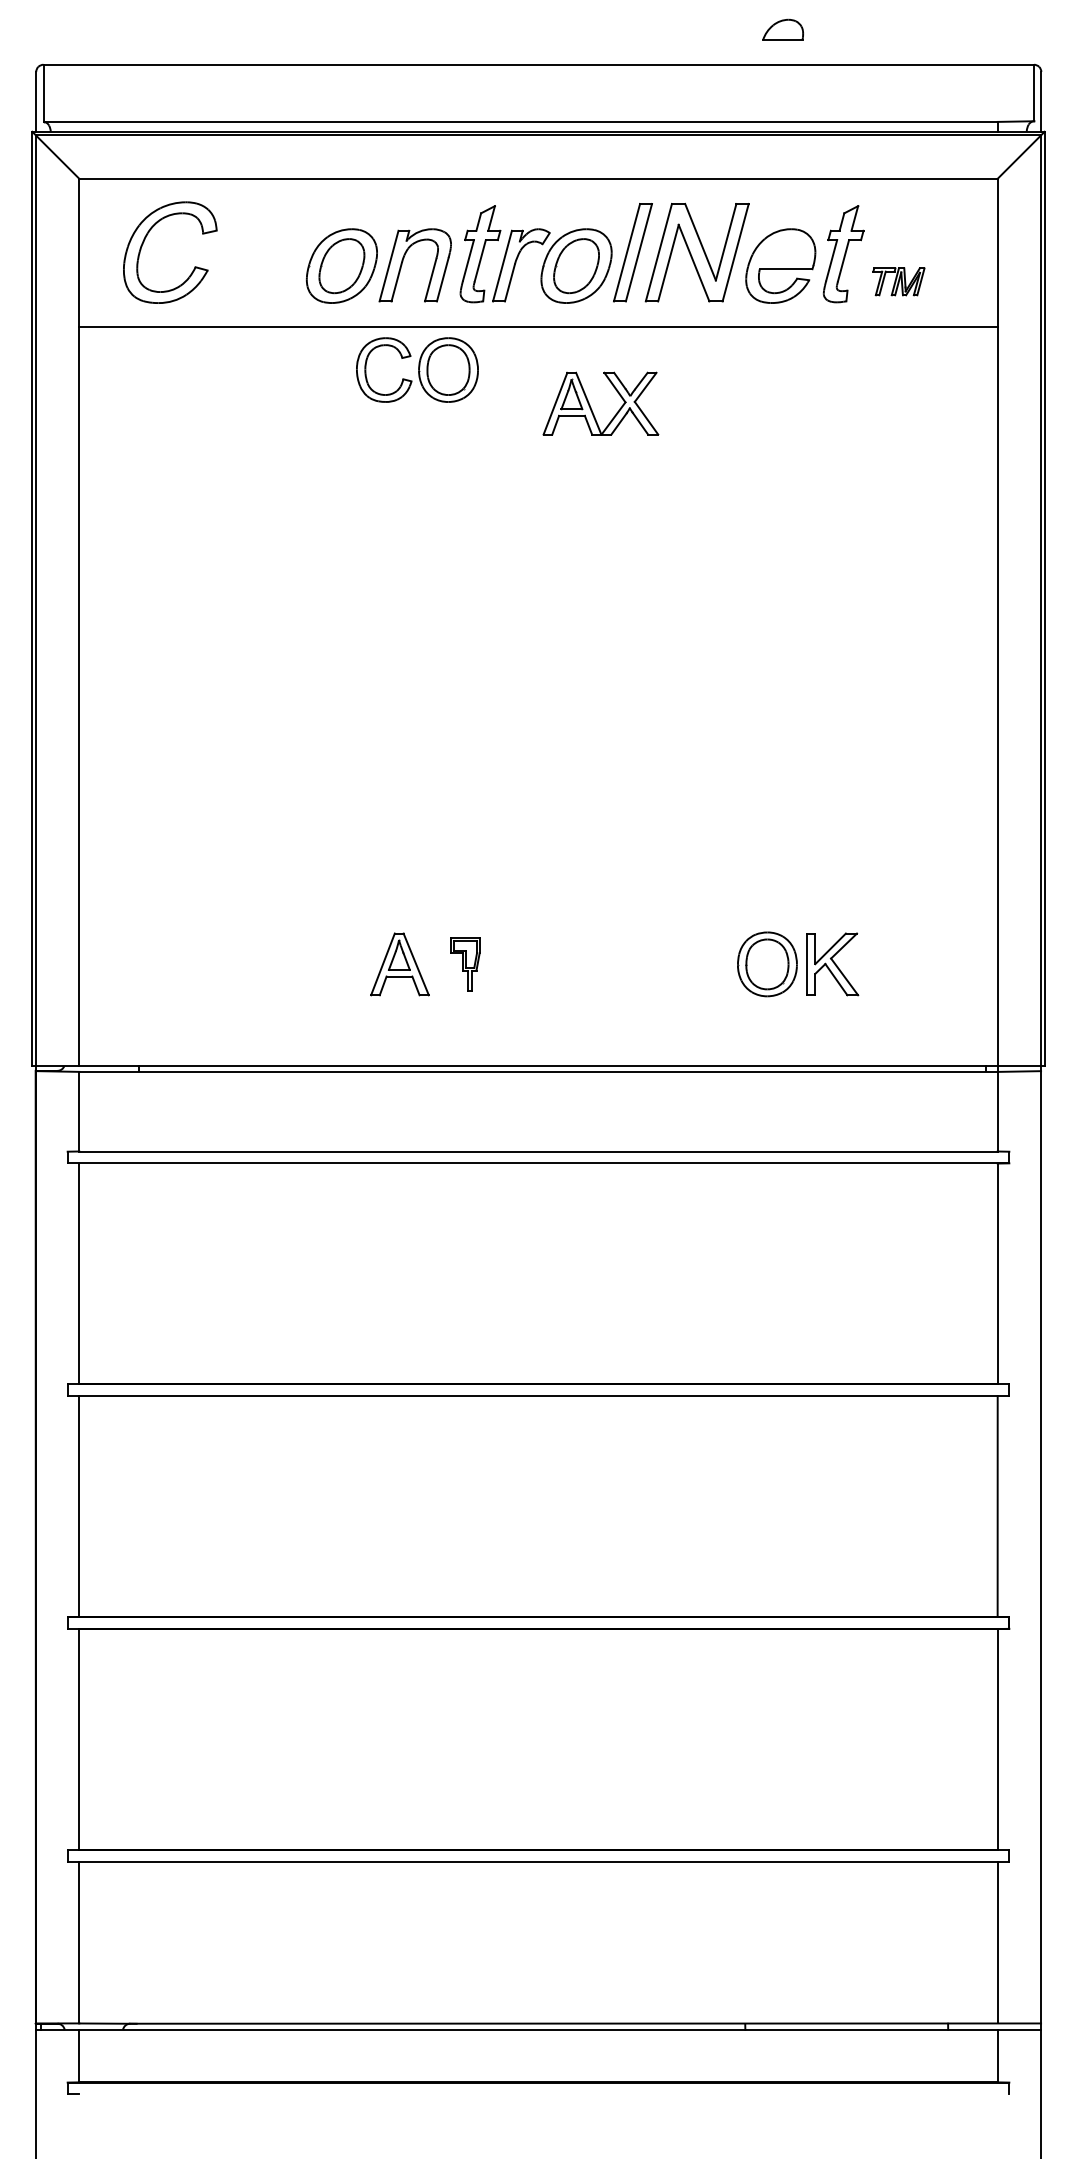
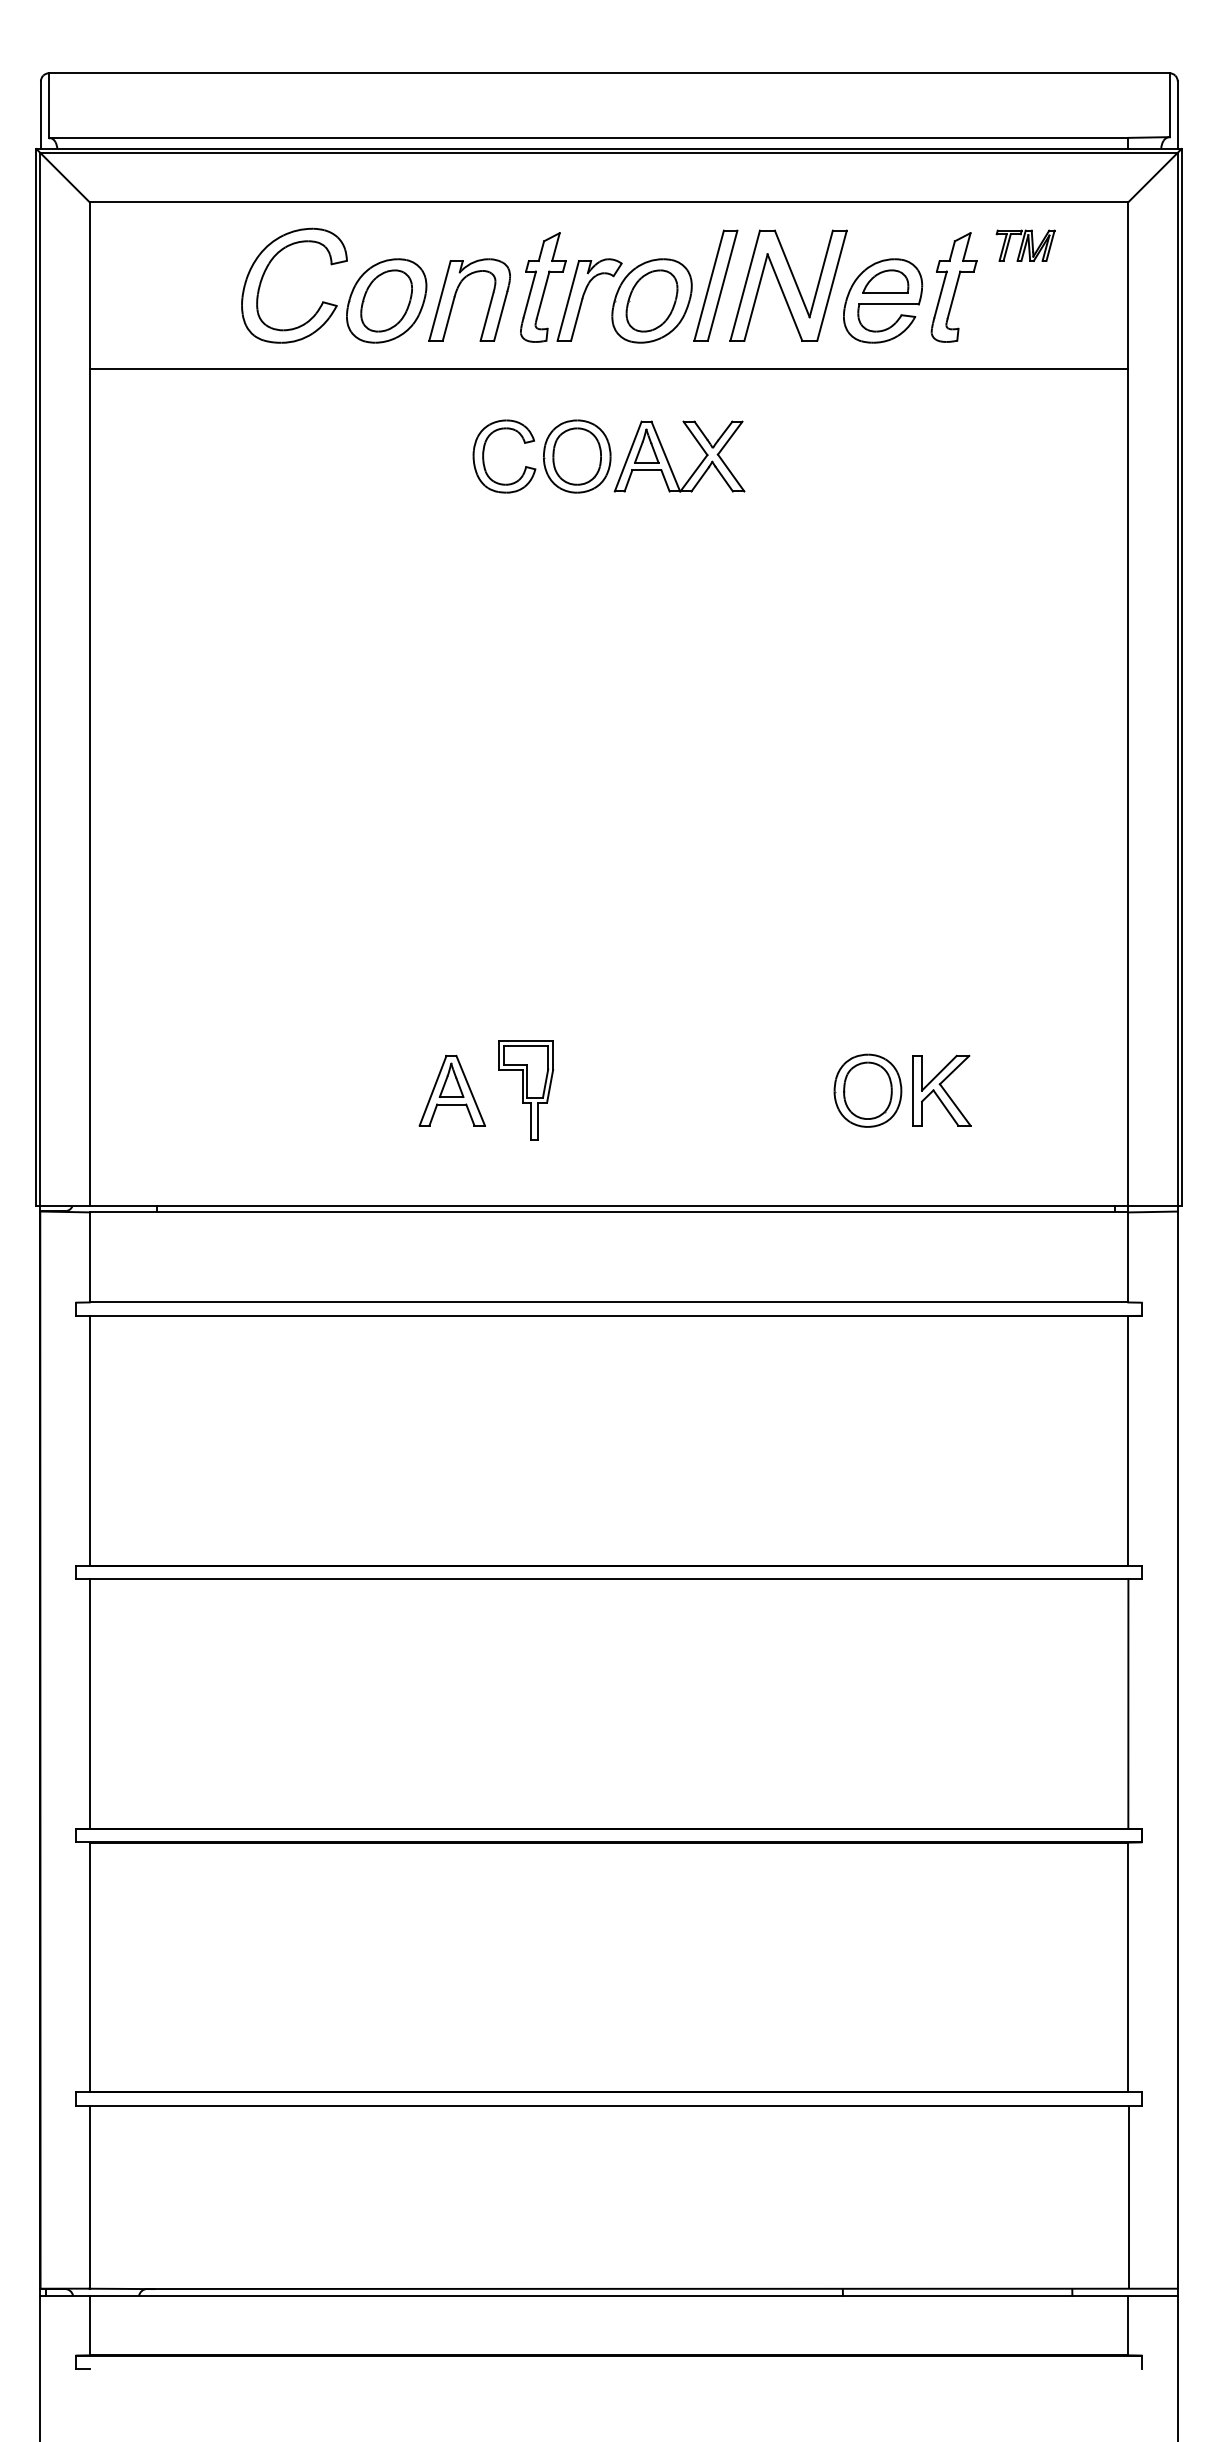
part: (782, 29) -> (885, 281), moved
part: (143, 243) -> (264, 275), moved
part: (898, 281) -> (1025, 245), moved
part: (416, 370) -> (541, 456), moved
part: (465, 964) -> (526, 1090), size x1.67

